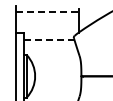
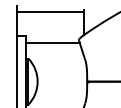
line: (47, 11) -> (50, 12), dashed -> solid
line: (49, 40) -> (53, 43), dashed -> solid

